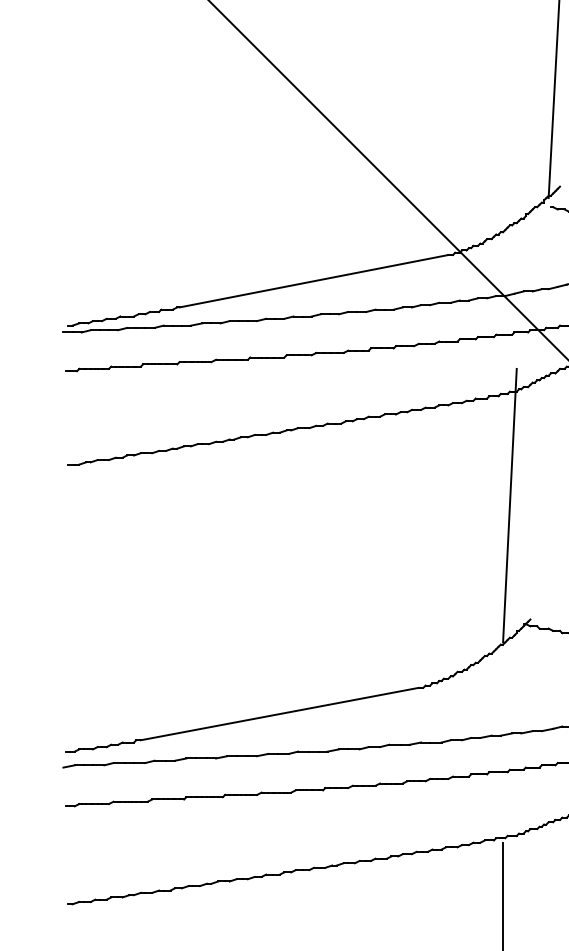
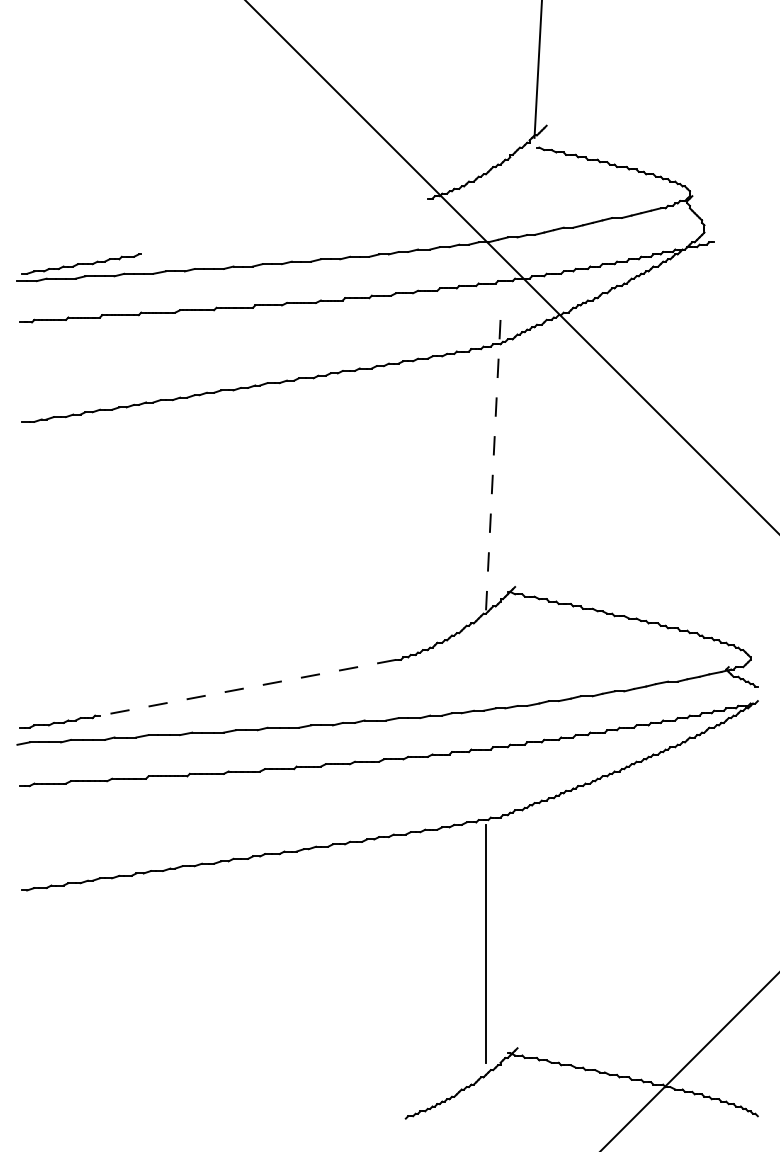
line: (314, 281) -> (284, 226), removed
line: (510, 505) -> (493, 465), solid -> dashed
line: (280, 713) -> (248, 687), solid -> dashed

